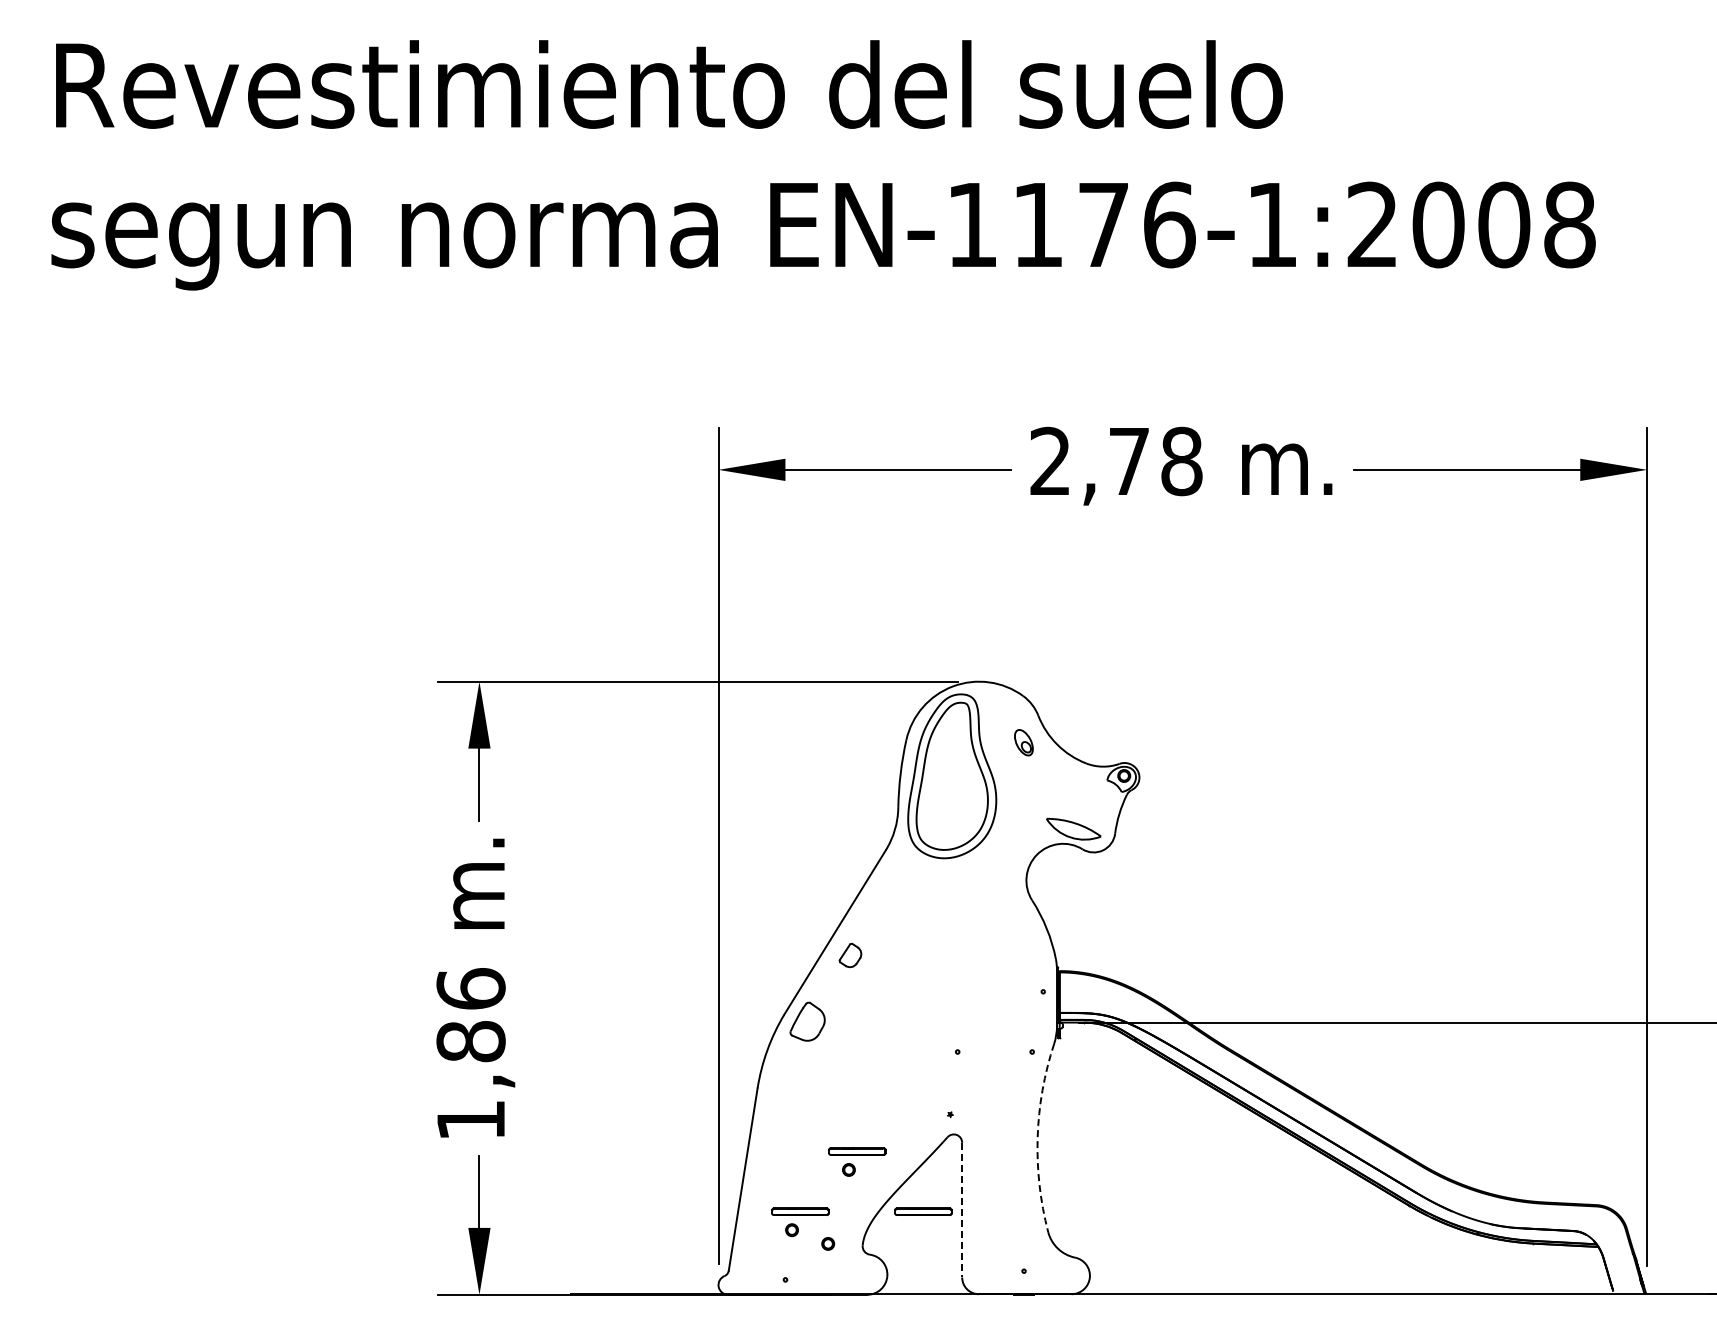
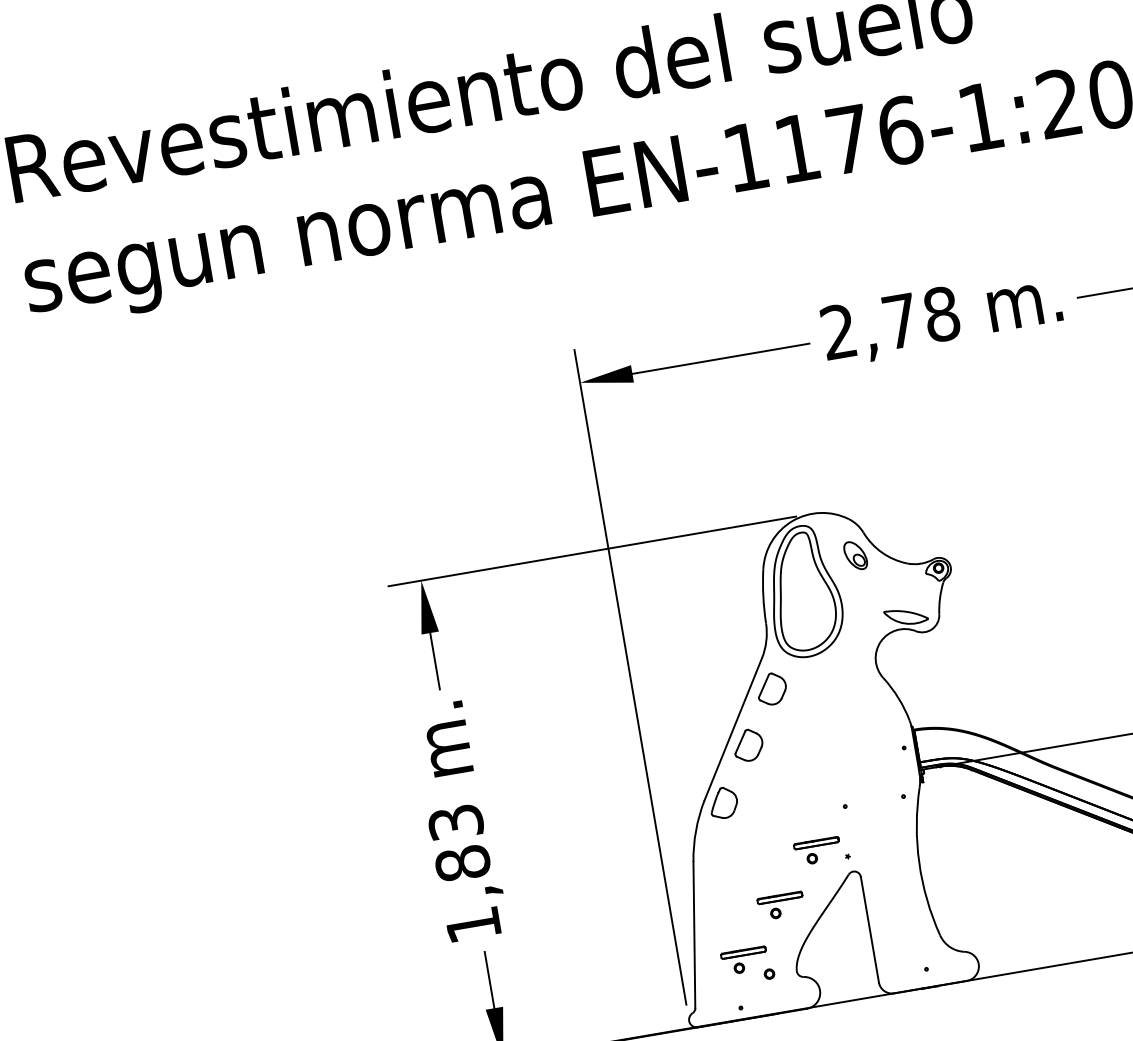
part: (1023, 742) -> (855, 555), size x1.43
part: (891, 890) -> (771, 688), added
part: (850, 955) -> (748, 745), size x1.67
text: (470, 988) -> (455, 822), 1,86 -> 1,83
part: (913, 1101) -> (817, 851), added
arc: (1037, 1137) -> (919, 862), dashed -> solid
line: (962, 1210) -> (870, 930), dashed -> solid
part: (923, 1211) -> (839, 936), removed

